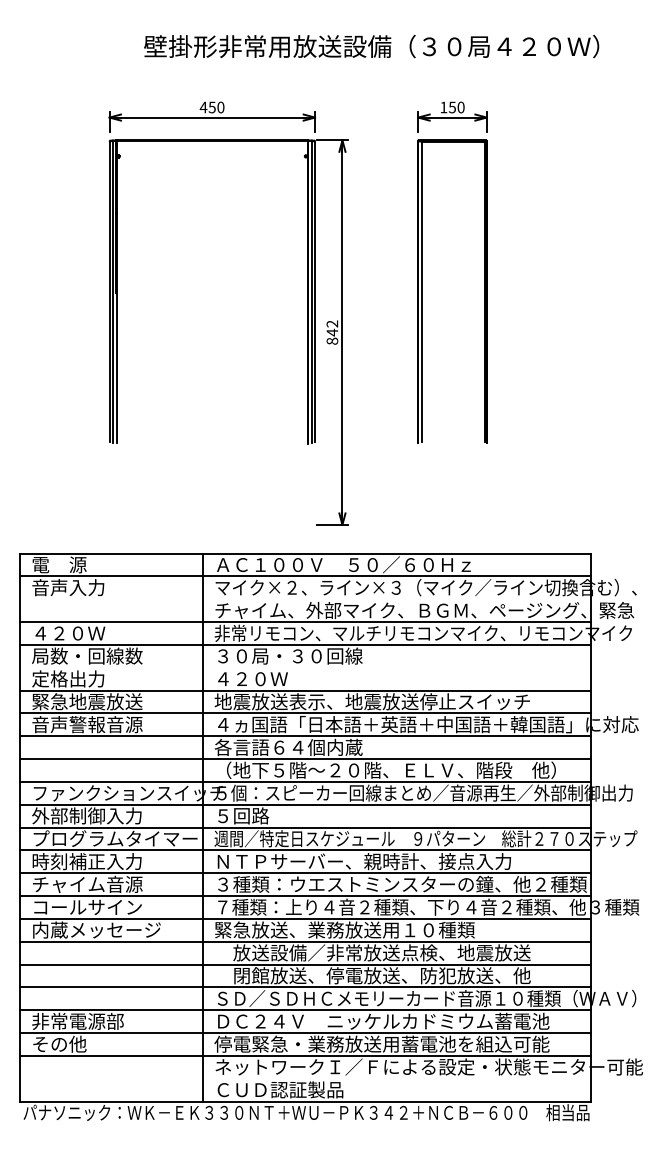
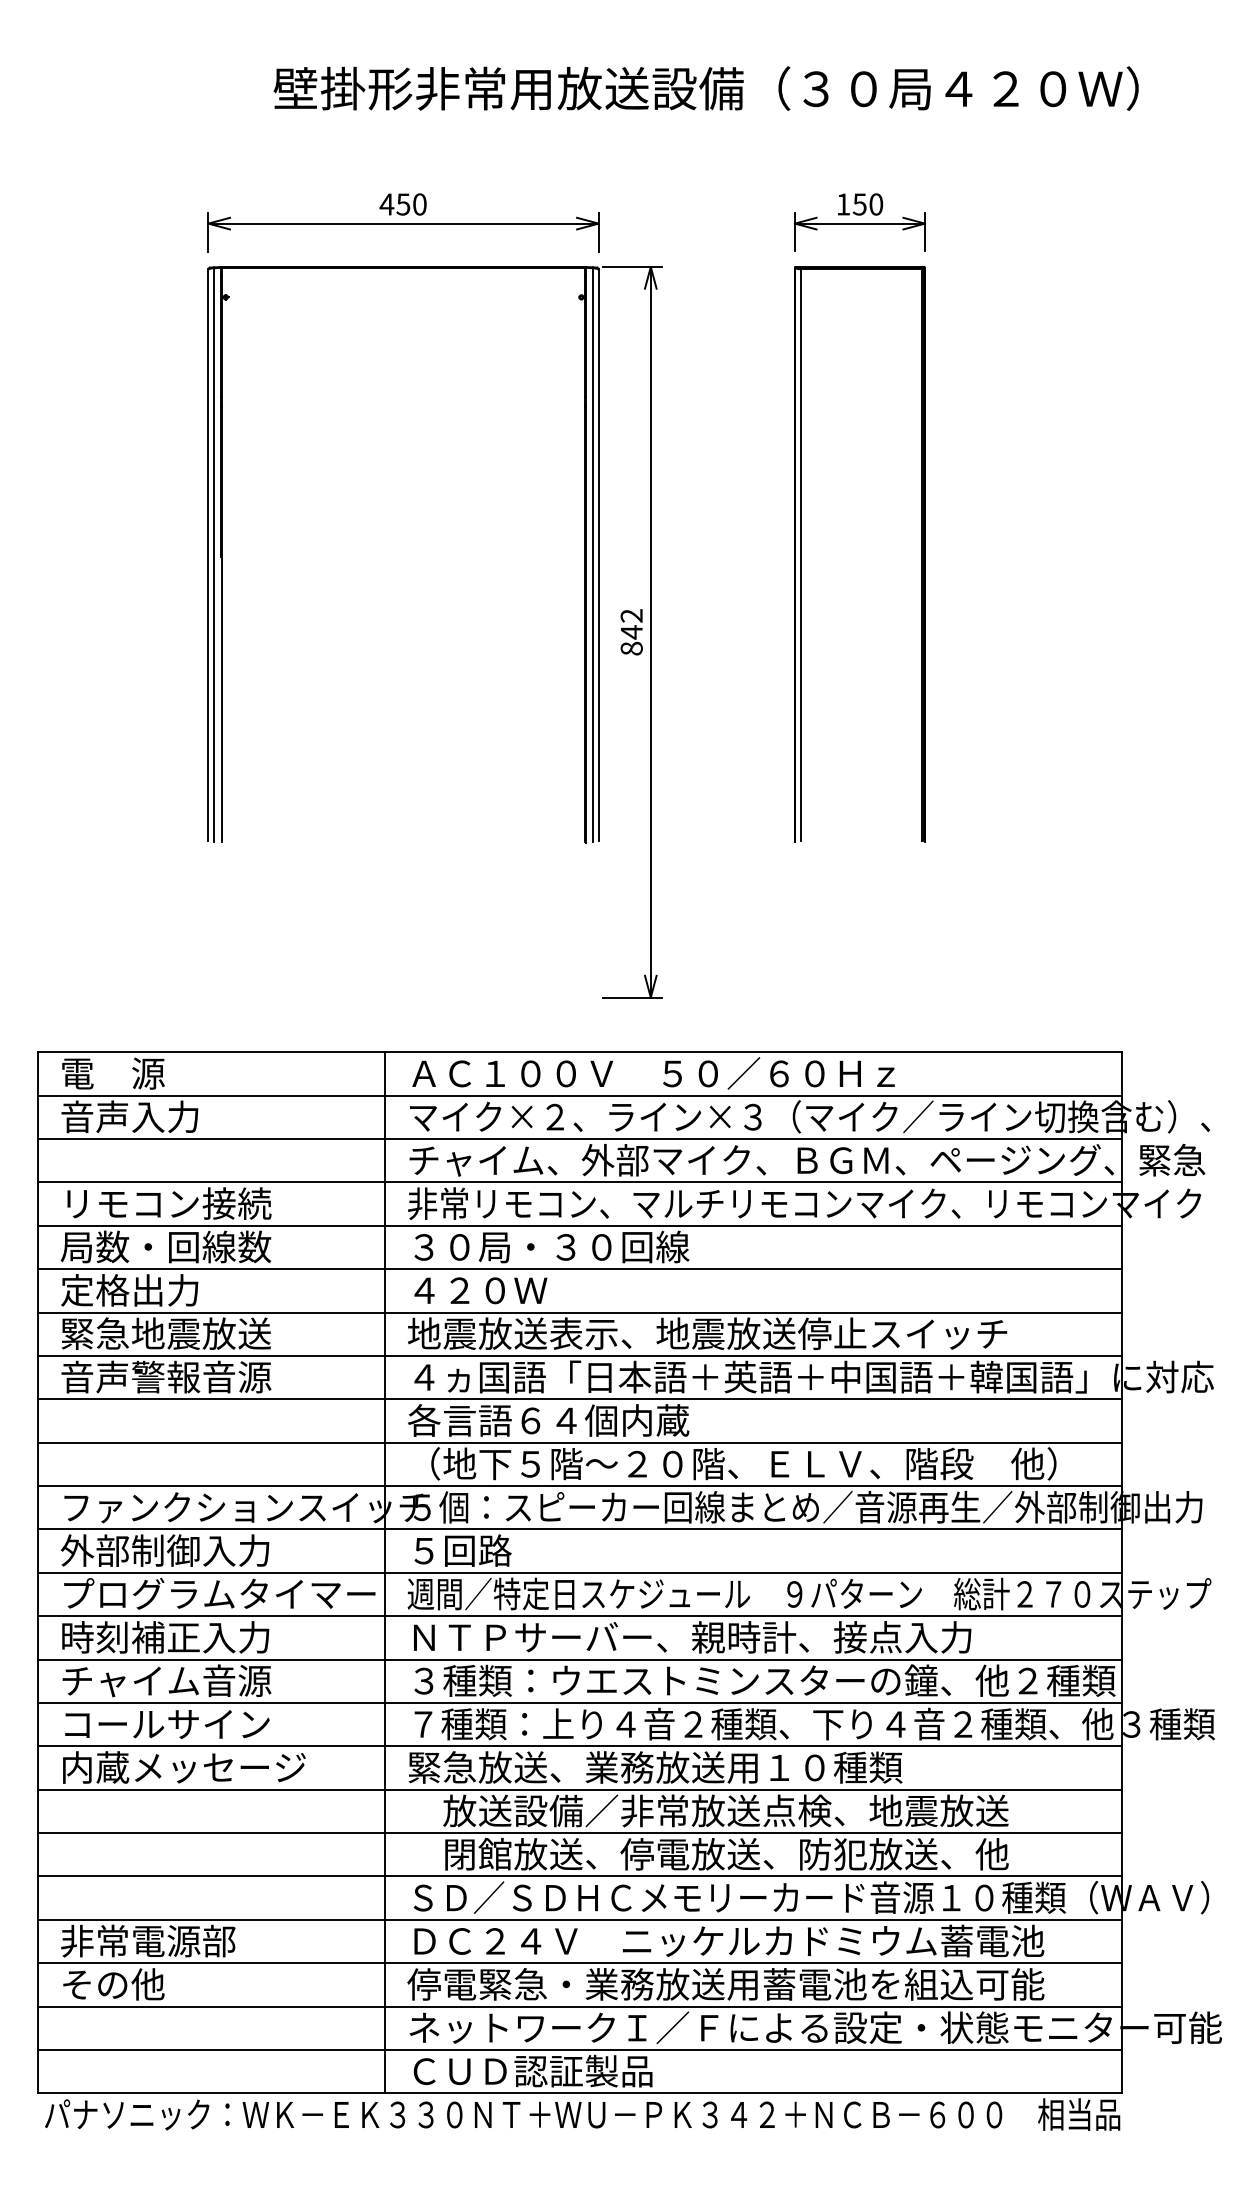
line: (304, 599) -> (578, 1139), added
text: (88, 632) -> (168, 1202), ４２０Ｗ -> リモコン接続
line: (304, 667) -> (578, 1268), added
line: (304, 1078) -> (578, 2049), added

